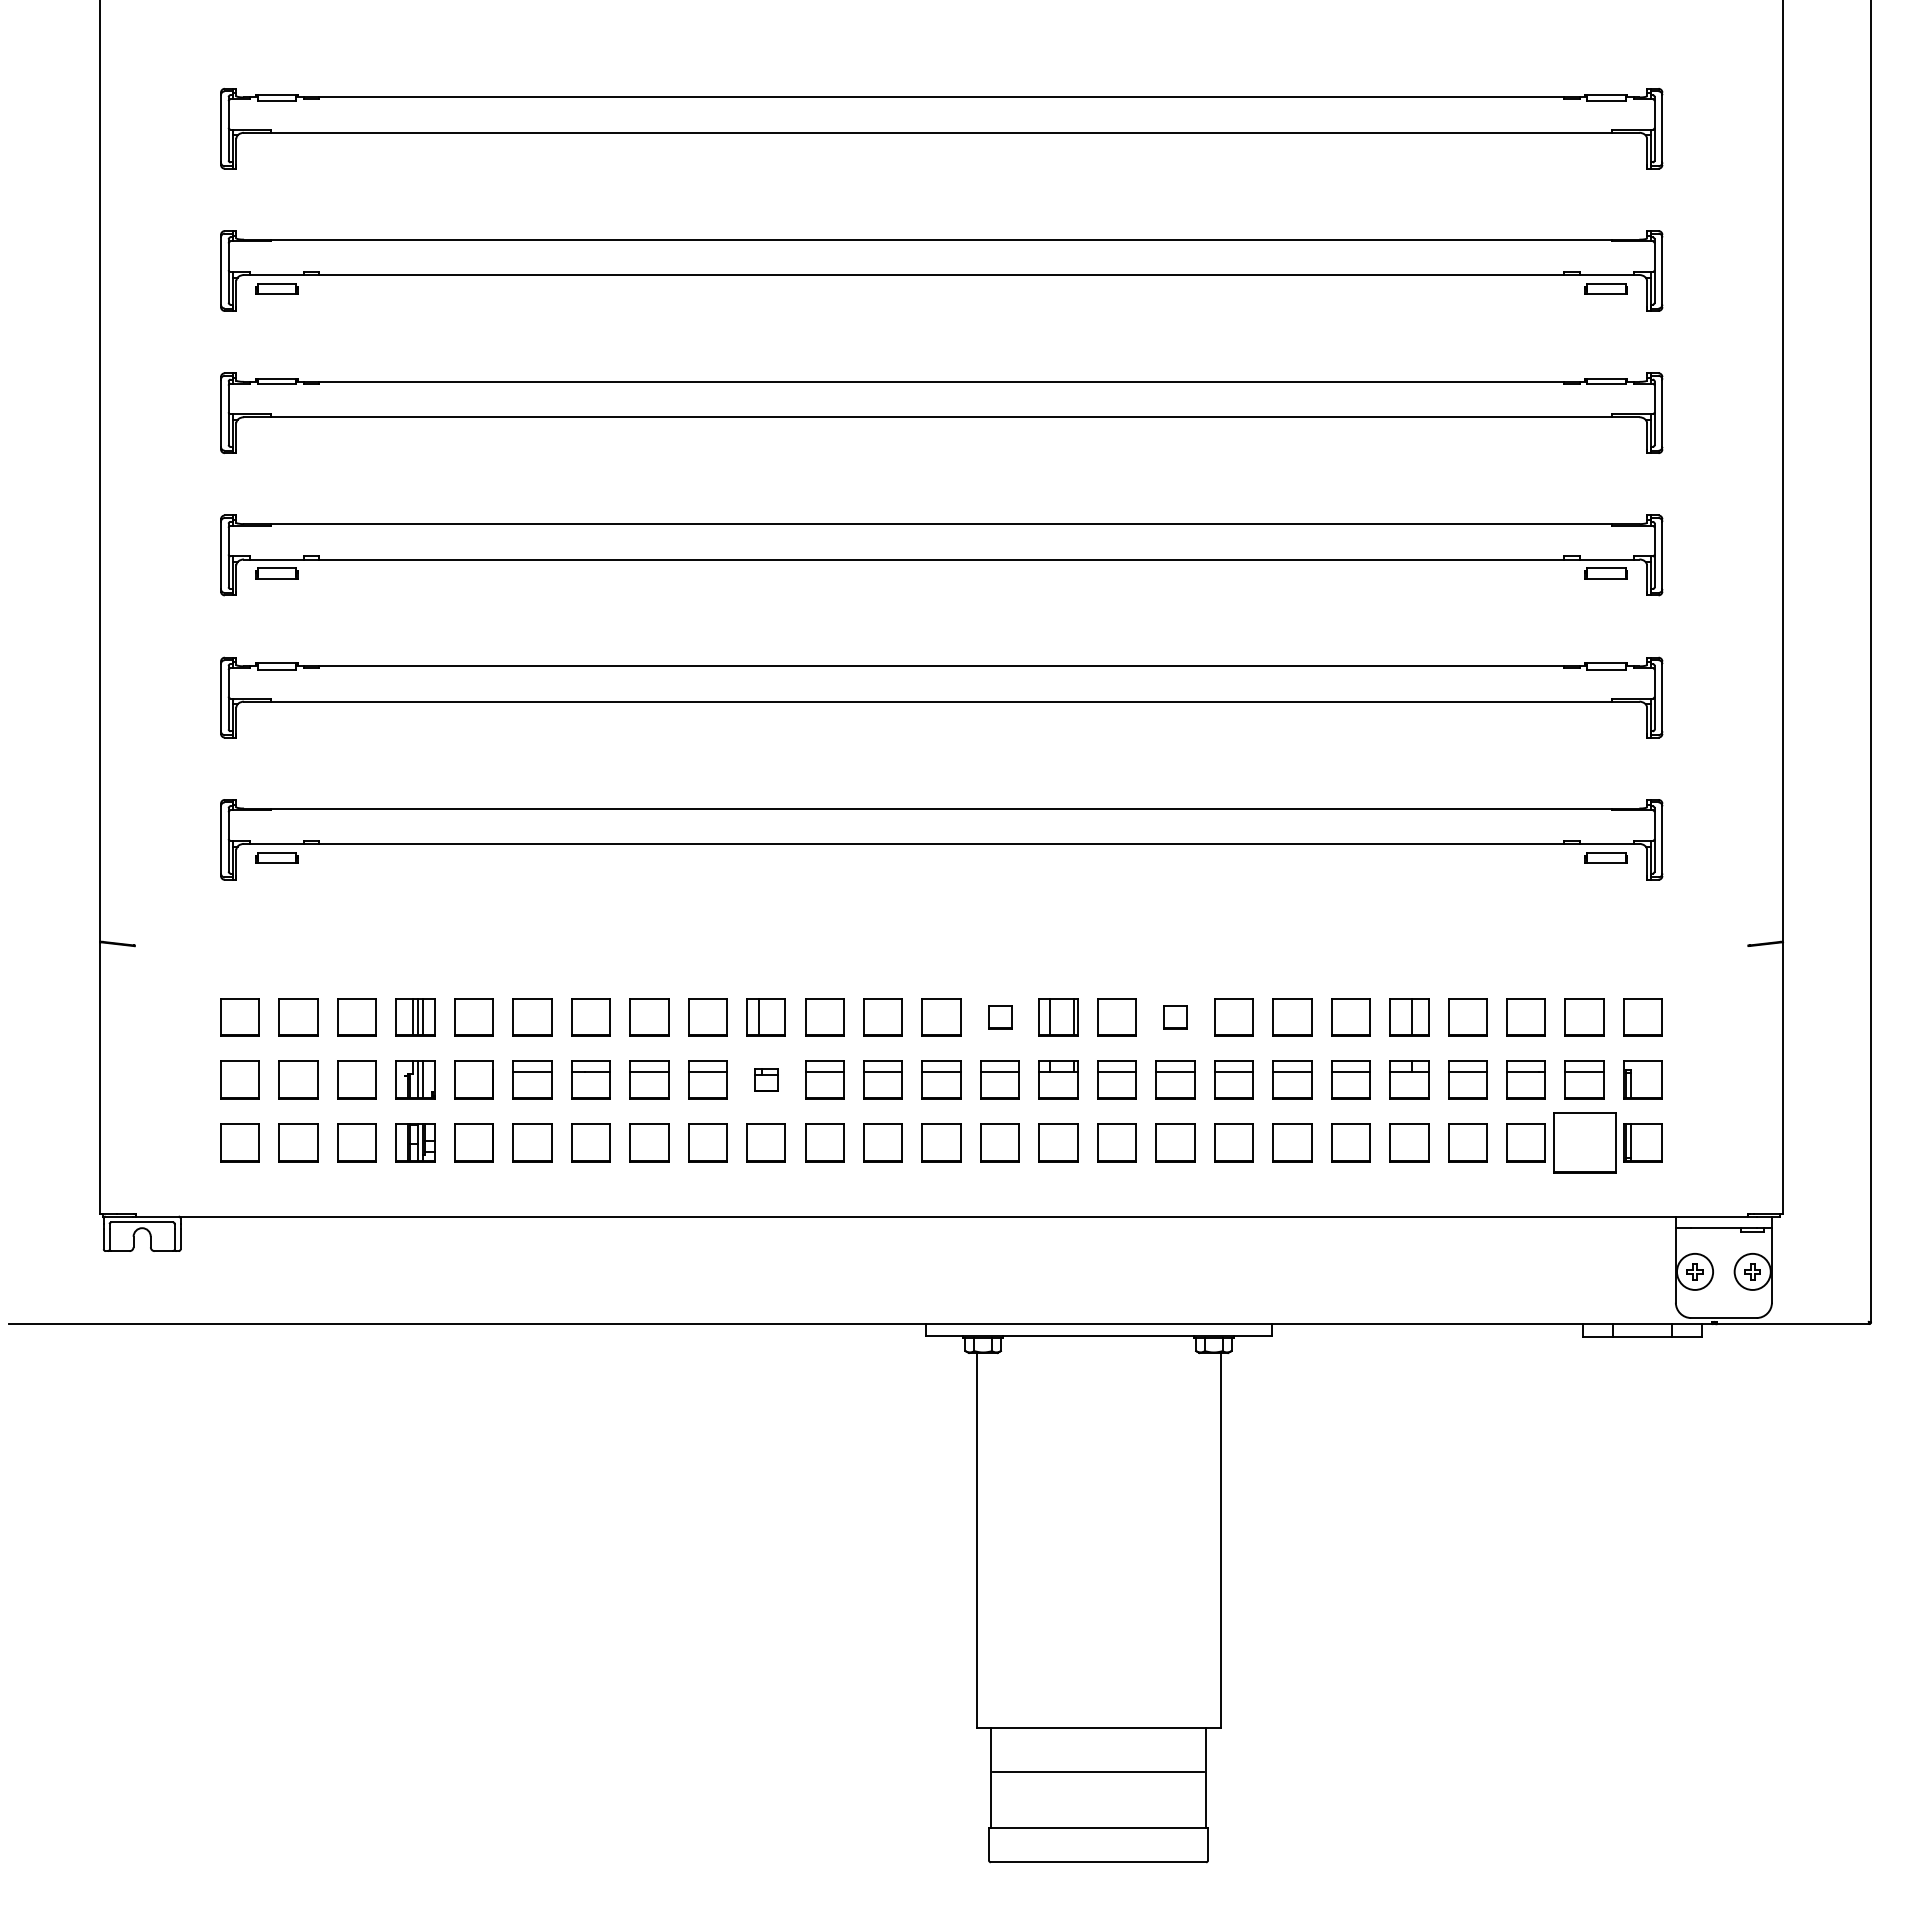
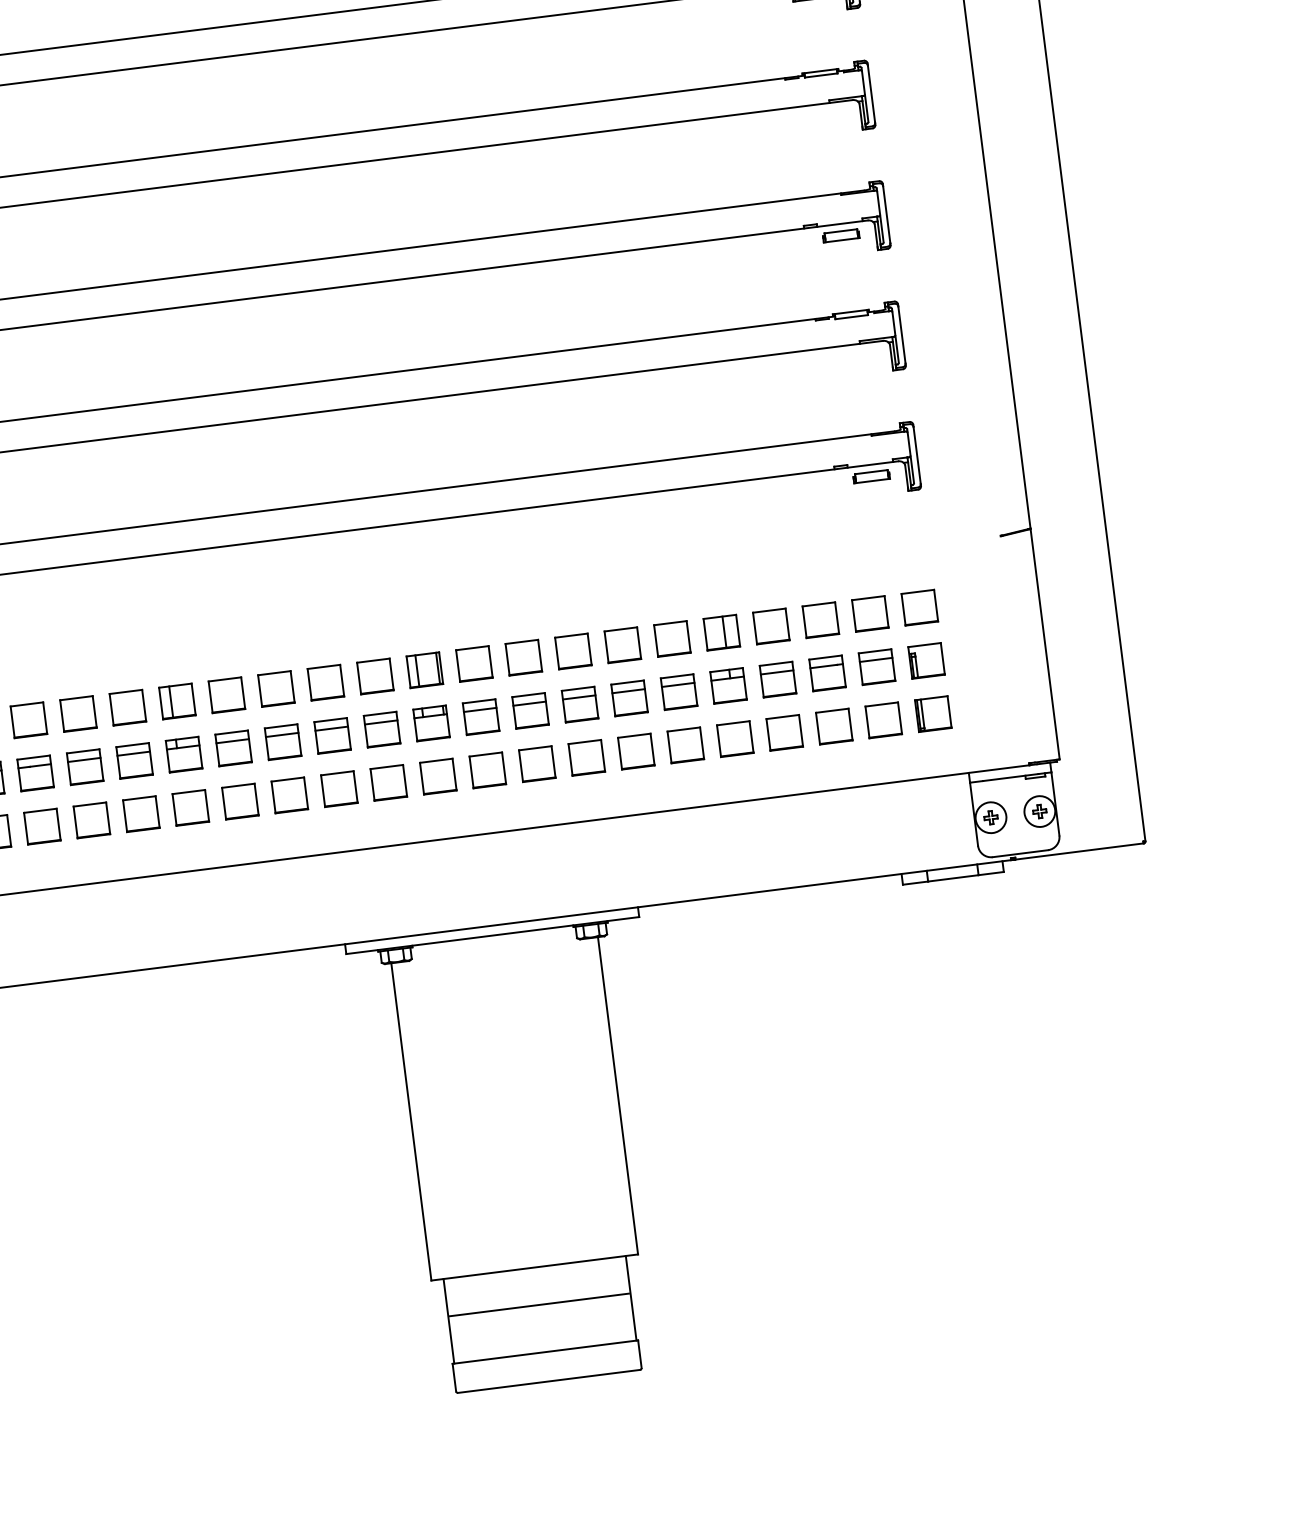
part: (999, 1017) -> (374, 676), size x1.67
part: (1175, 1017) -> (523, 657), size x1.67
part: (765, 1079) -> (183, 754), size x1.67
part: (1584, 1142) -> (883, 719), size x0.62

